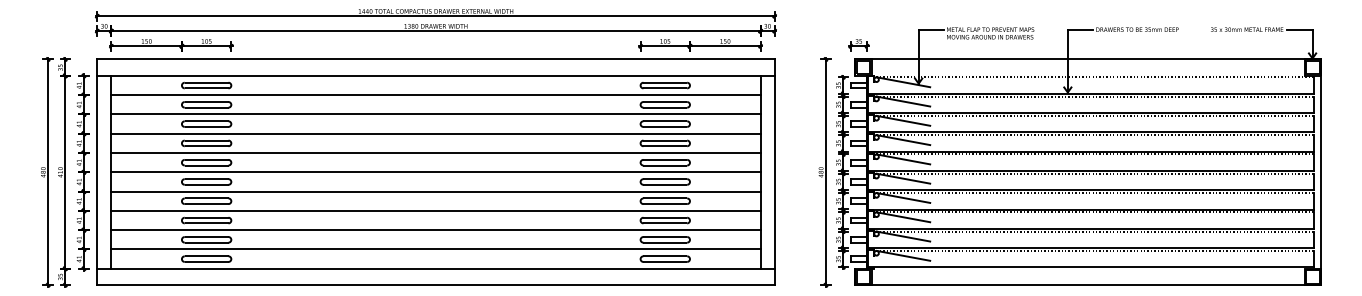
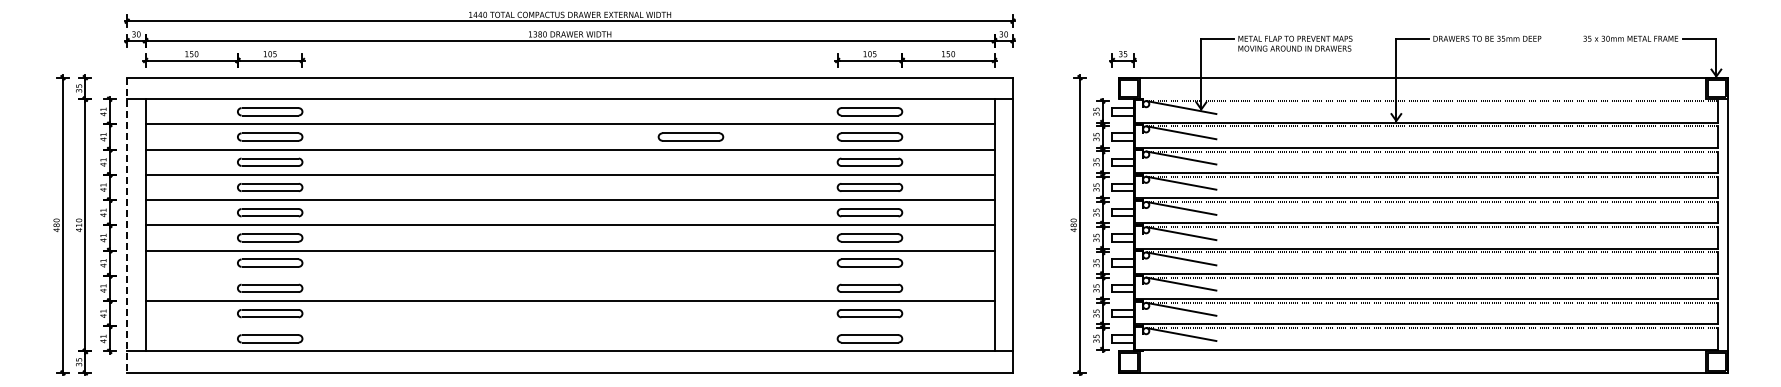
part: (528, 104) -> (690, 136), added
line: (97, 172) -> (127, 225), solid -> dashed
line: (435, 210) -> (569, 275), removed
line: (435, 249) -> (569, 326), removed

